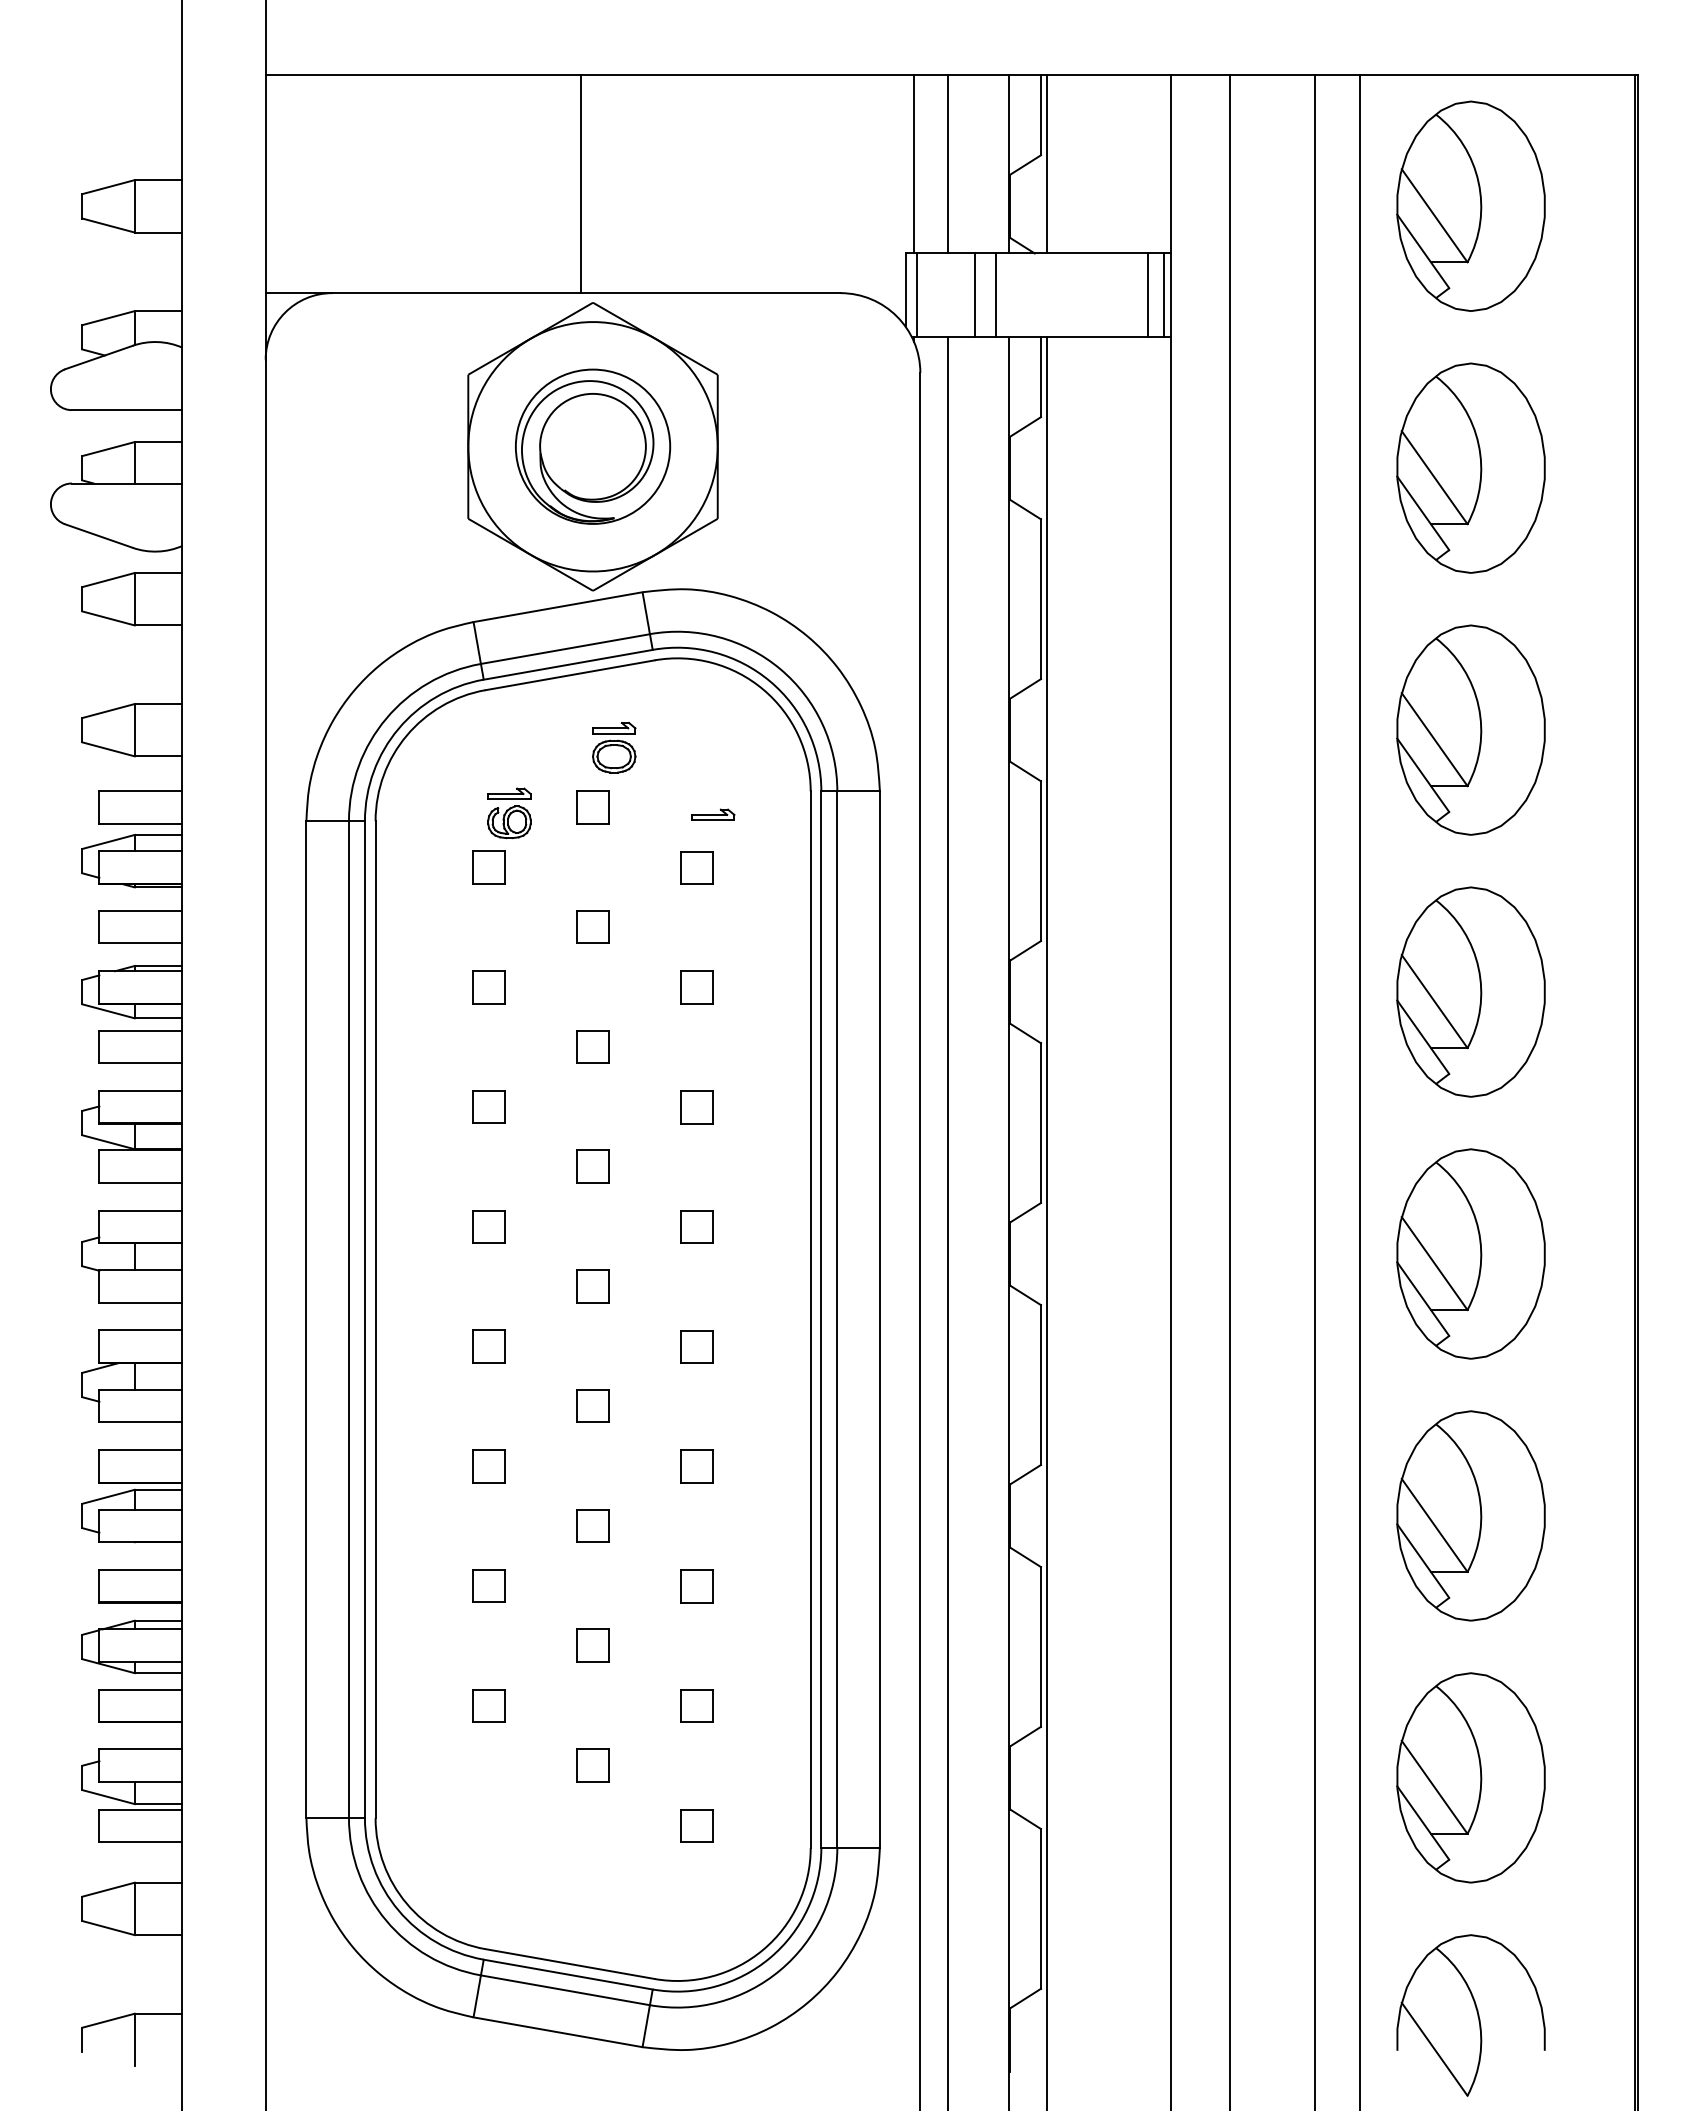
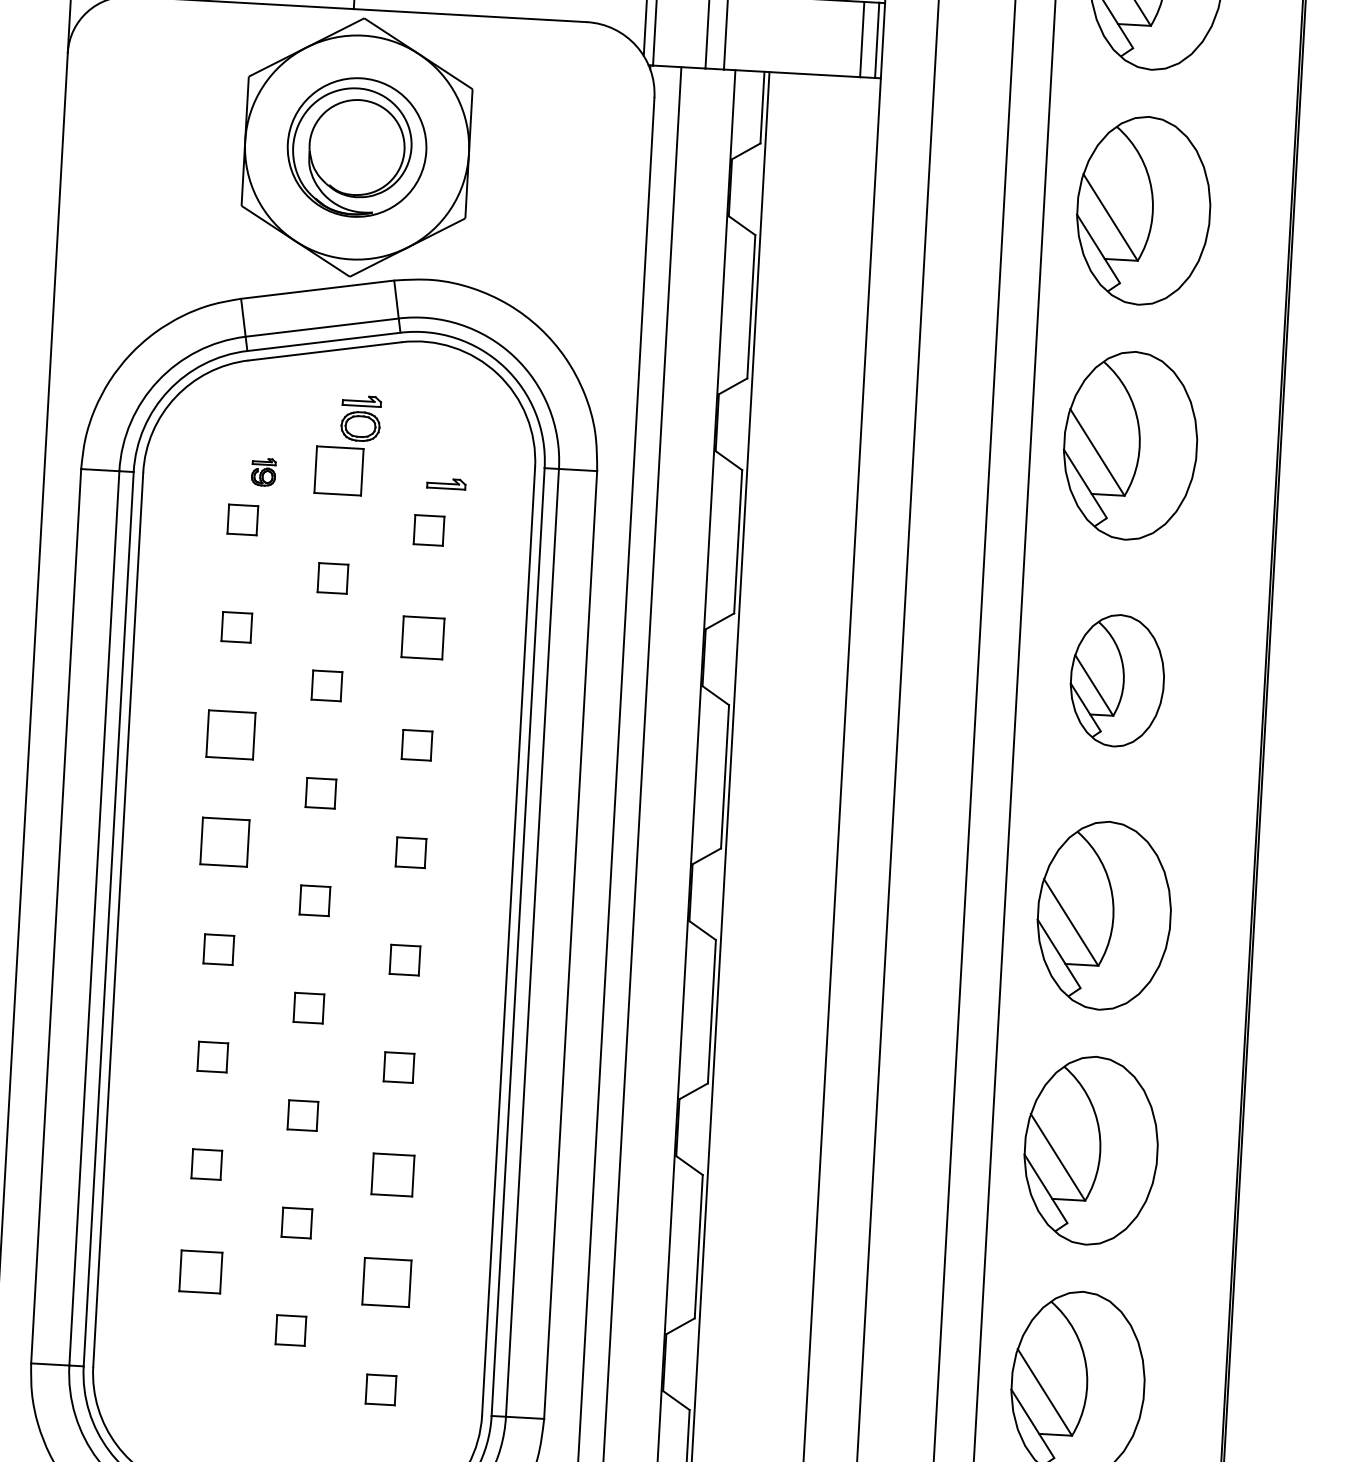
part: (592, 807) -> (338, 471), size x1.6
part: (509, 813) -> (263, 472), size x0.6
part: (696, 987) -> (422, 637), size x1.4
part: (1470, 991) -> (1116, 680), size x0.7
part: (488, 1106) -> (230, 734), size x1.6
part: (488, 1226) -> (224, 841), size x1.6
part: (696, 1586) -> (392, 1175), size x1.4
part: (488, 1705) -> (200, 1271), size x1.4
part: (696, 1705) -> (386, 1281), size x1.6

